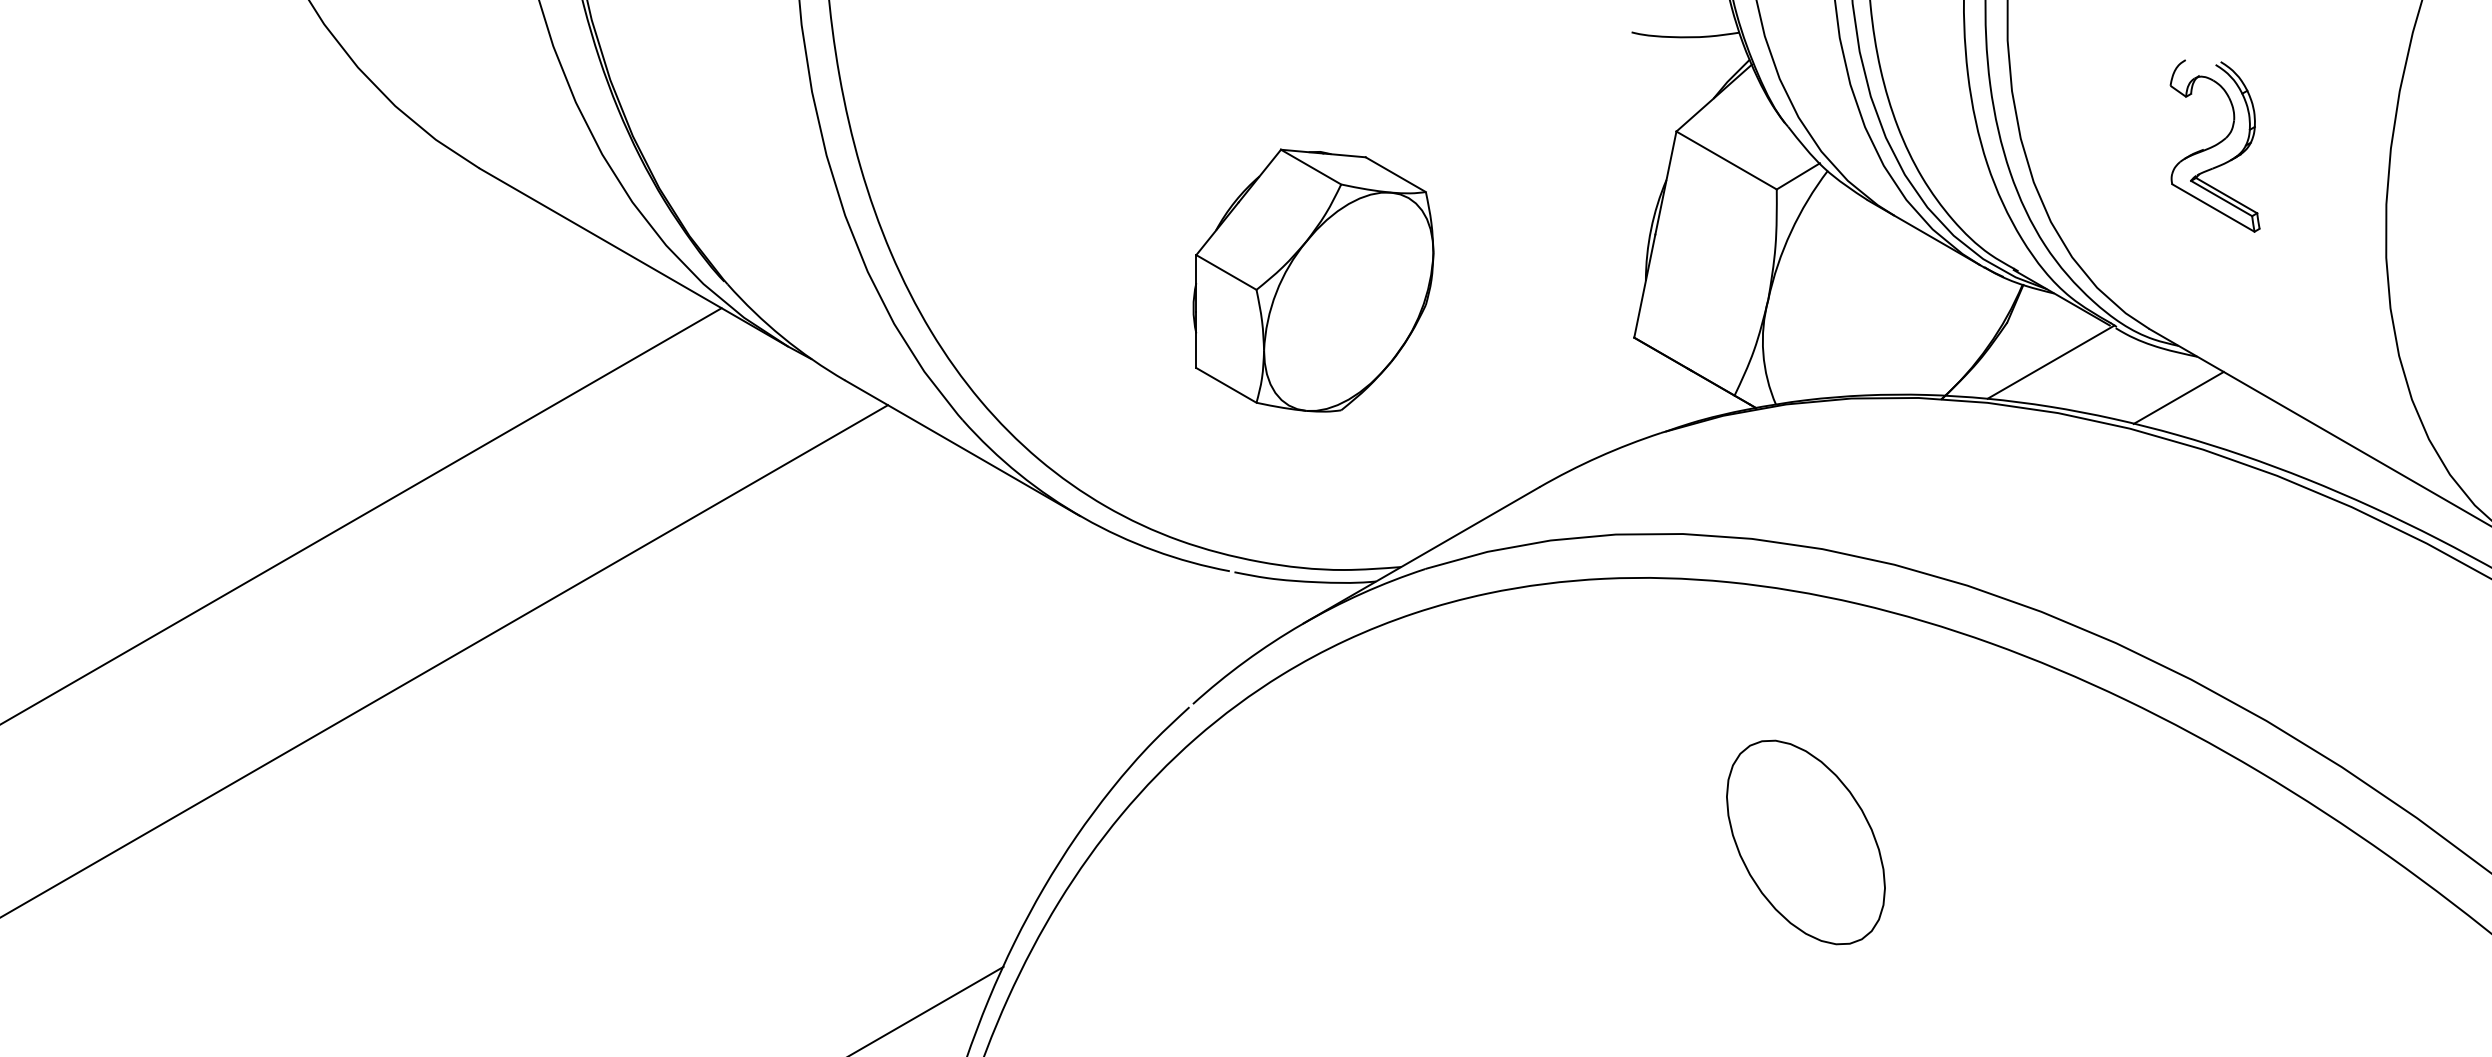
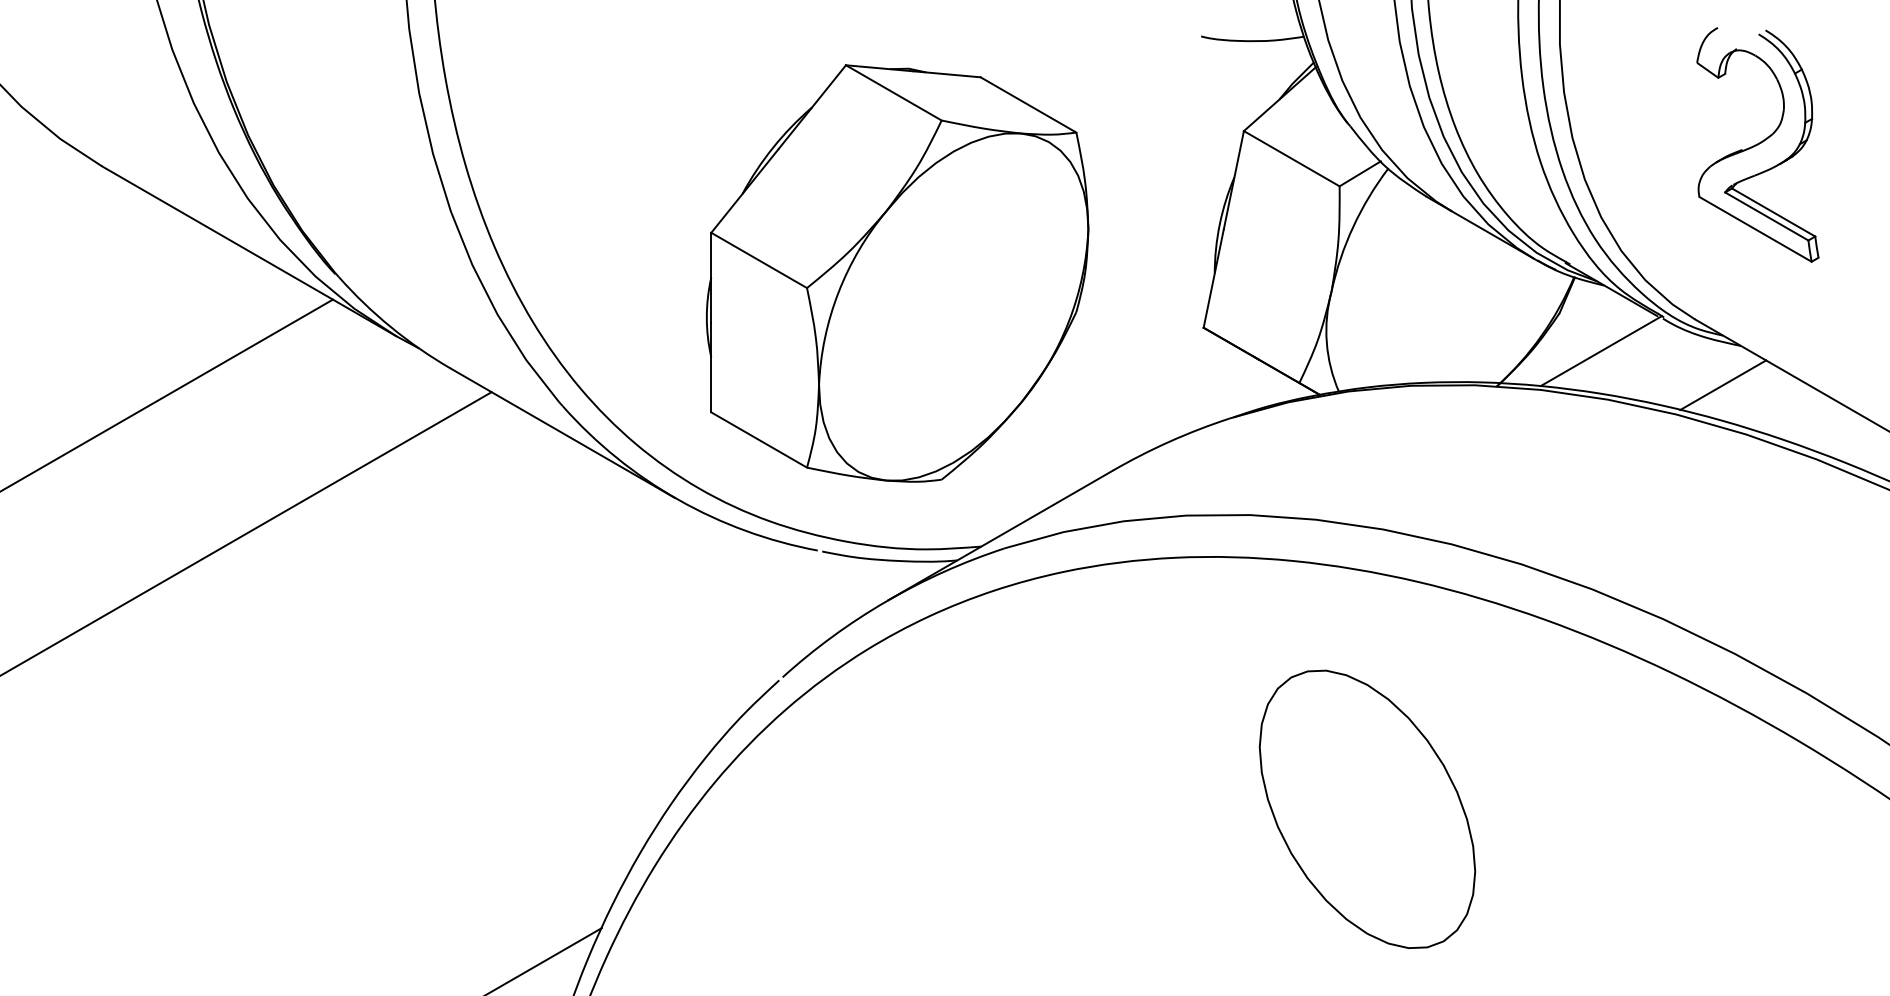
part: (2214, 145) -> (1757, 144), size x1.43
part: (1313, 280) -> (897, 273), size x1.67
part: (1805, 842) -> (1367, 809), size x1.43

